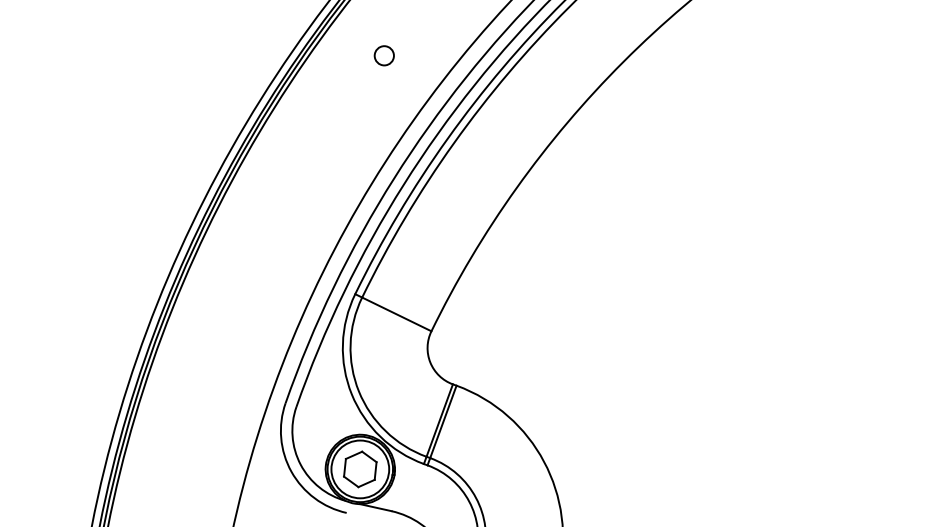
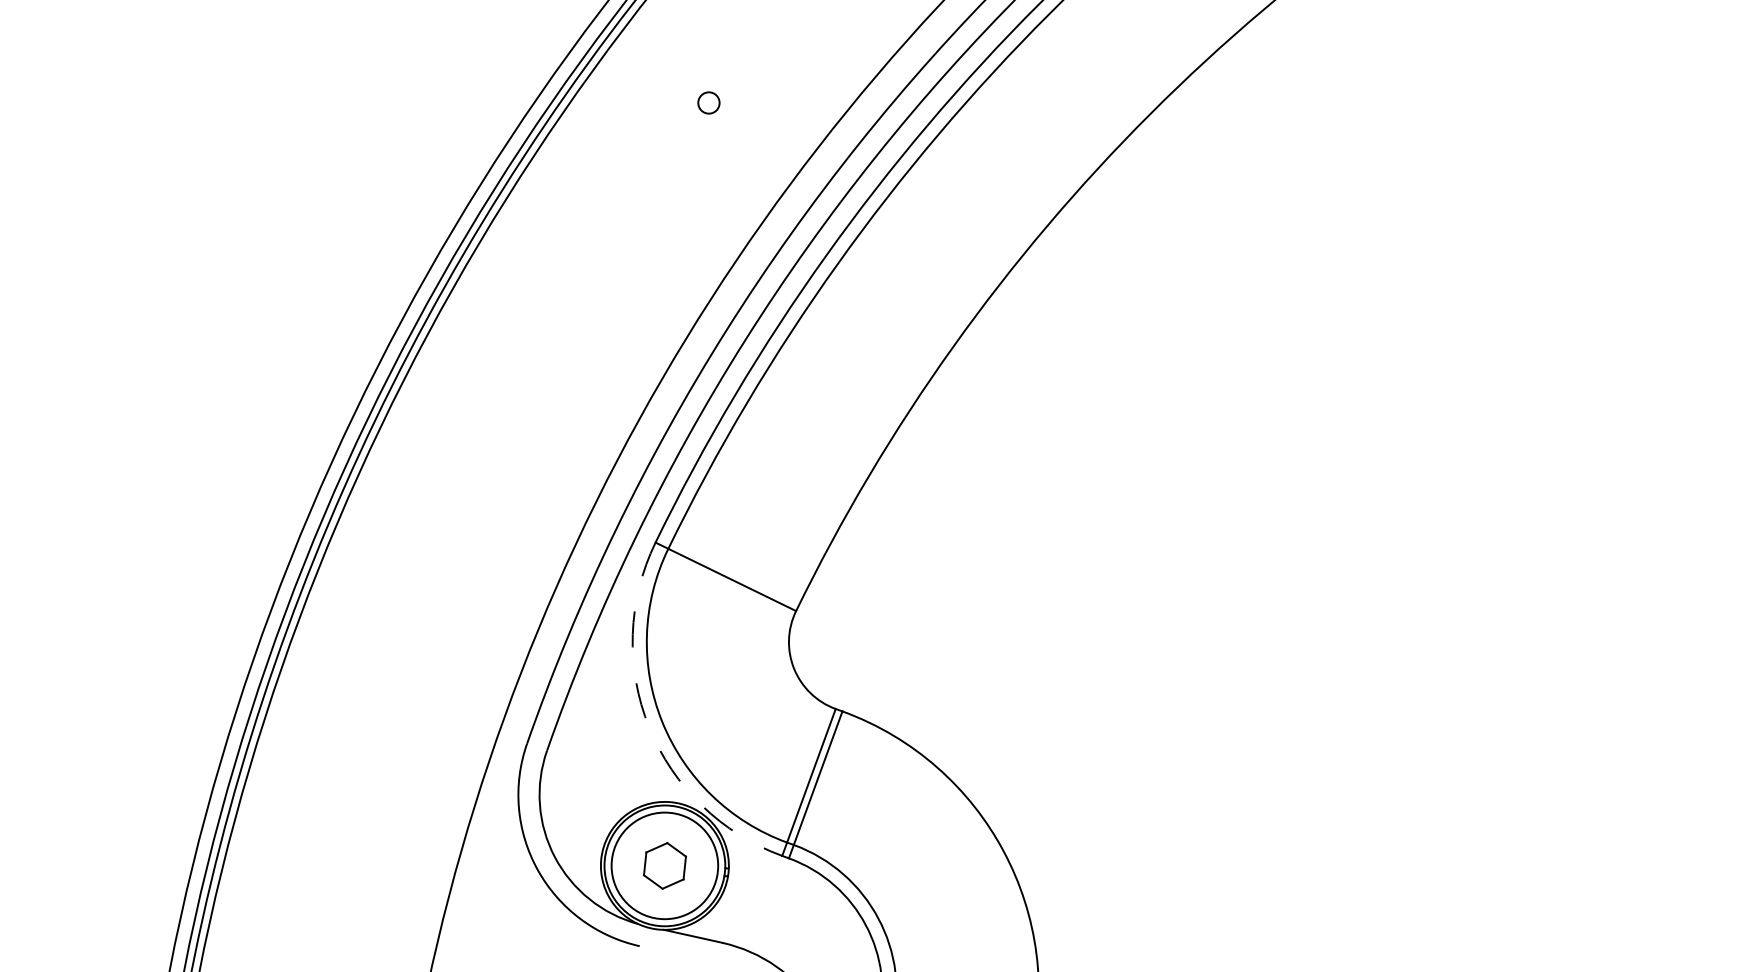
circle: (383, 55) -> (707, 102), size x0.6
arc: (351, 394) -> (648, 727), solid -> dashed
part: (360, 469) -> (665, 866), size x0.7

